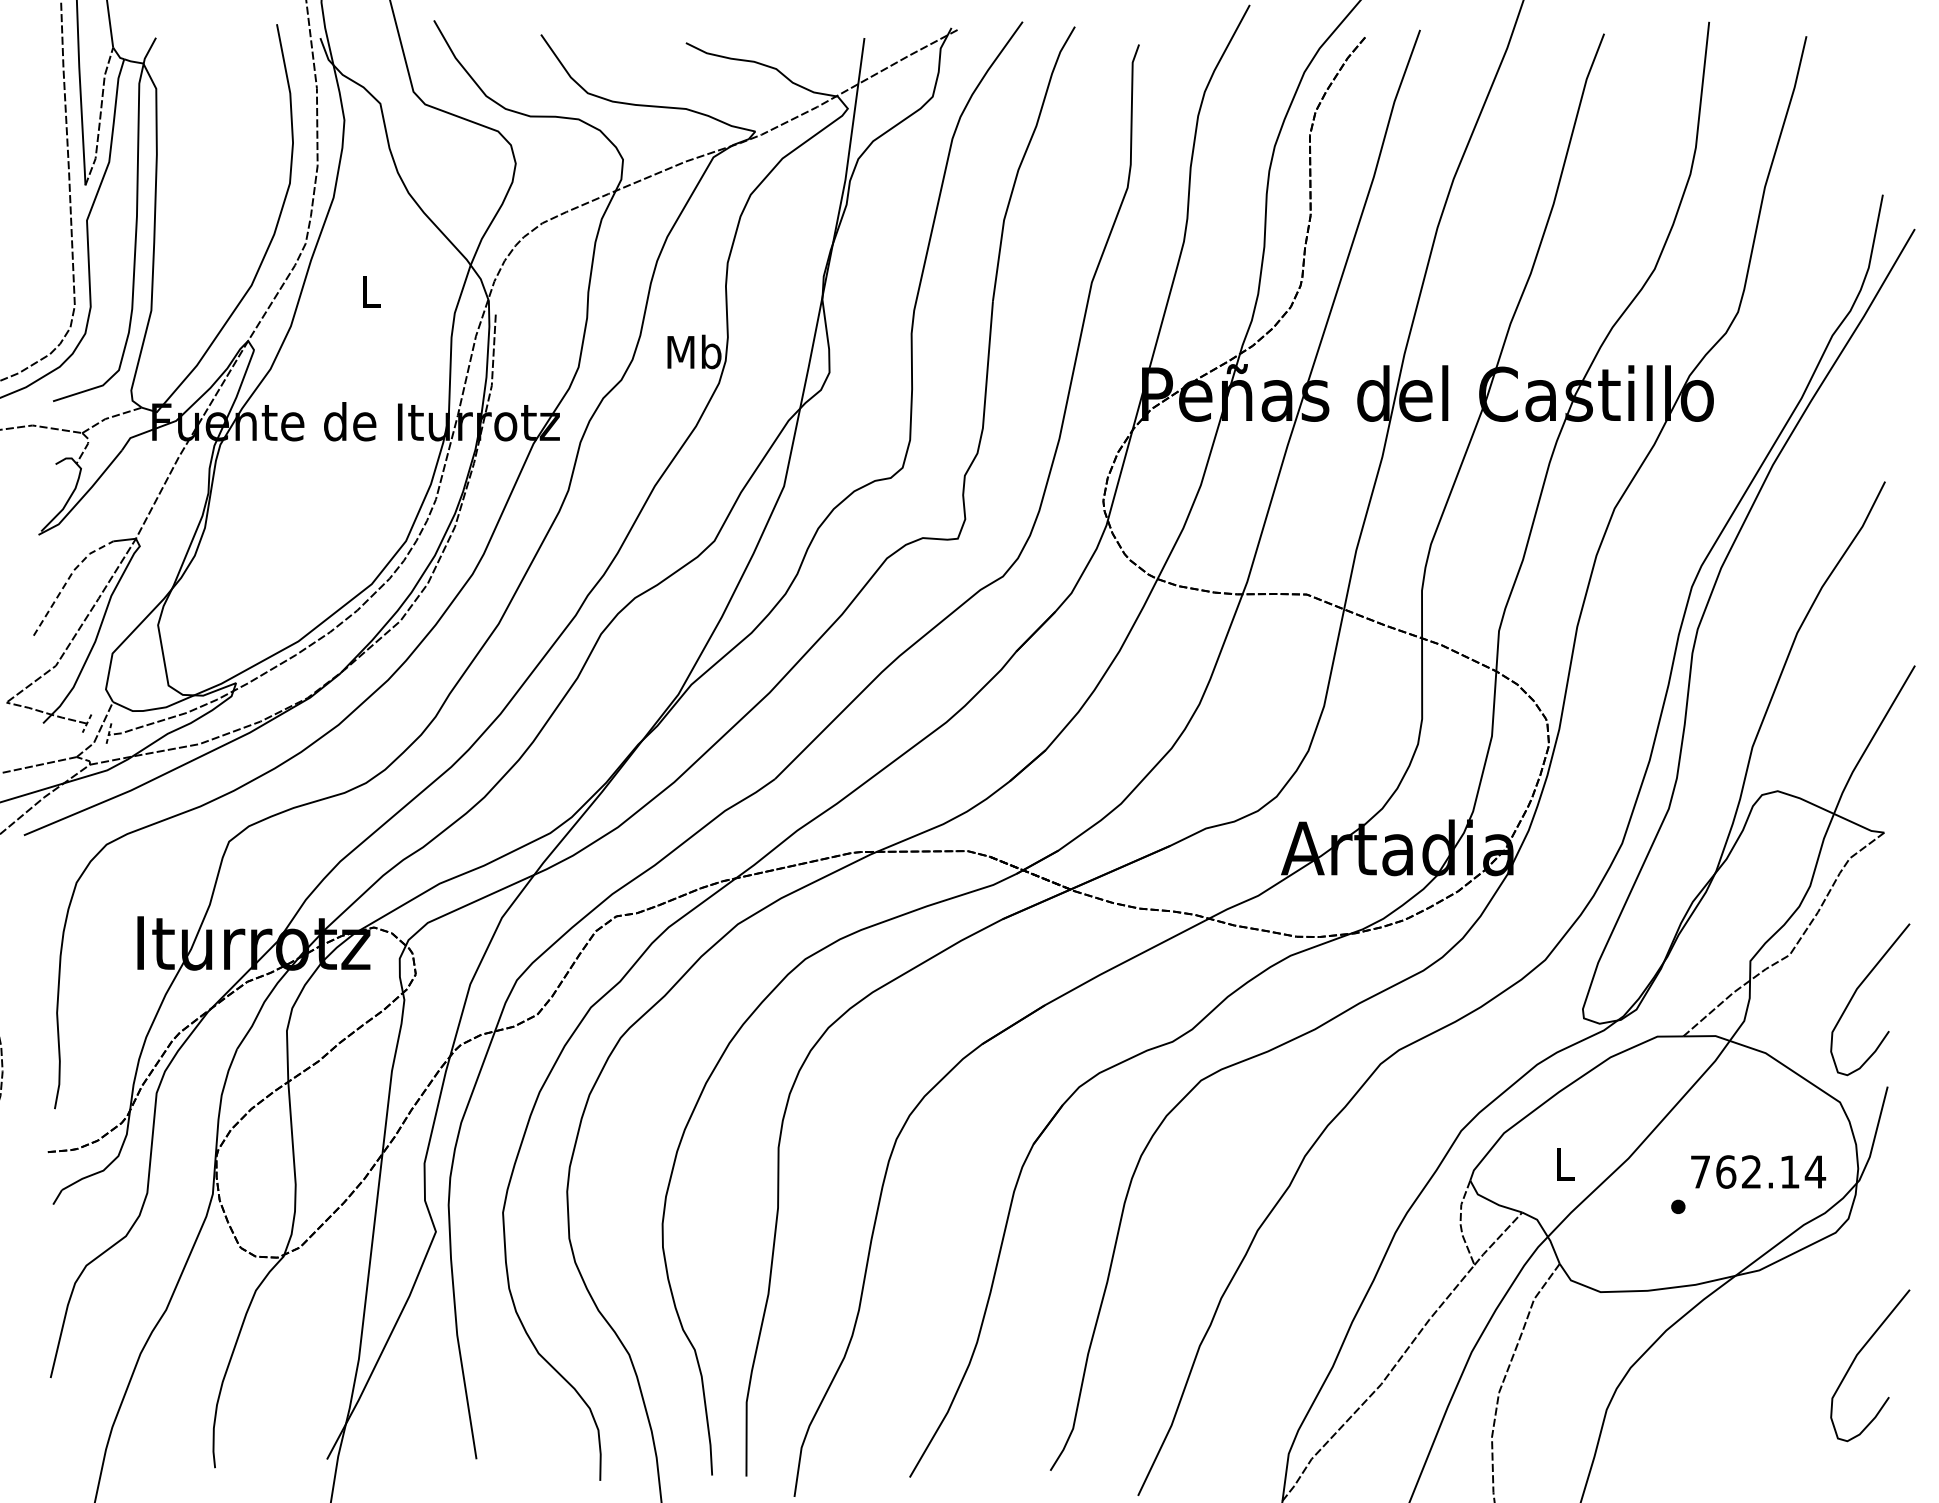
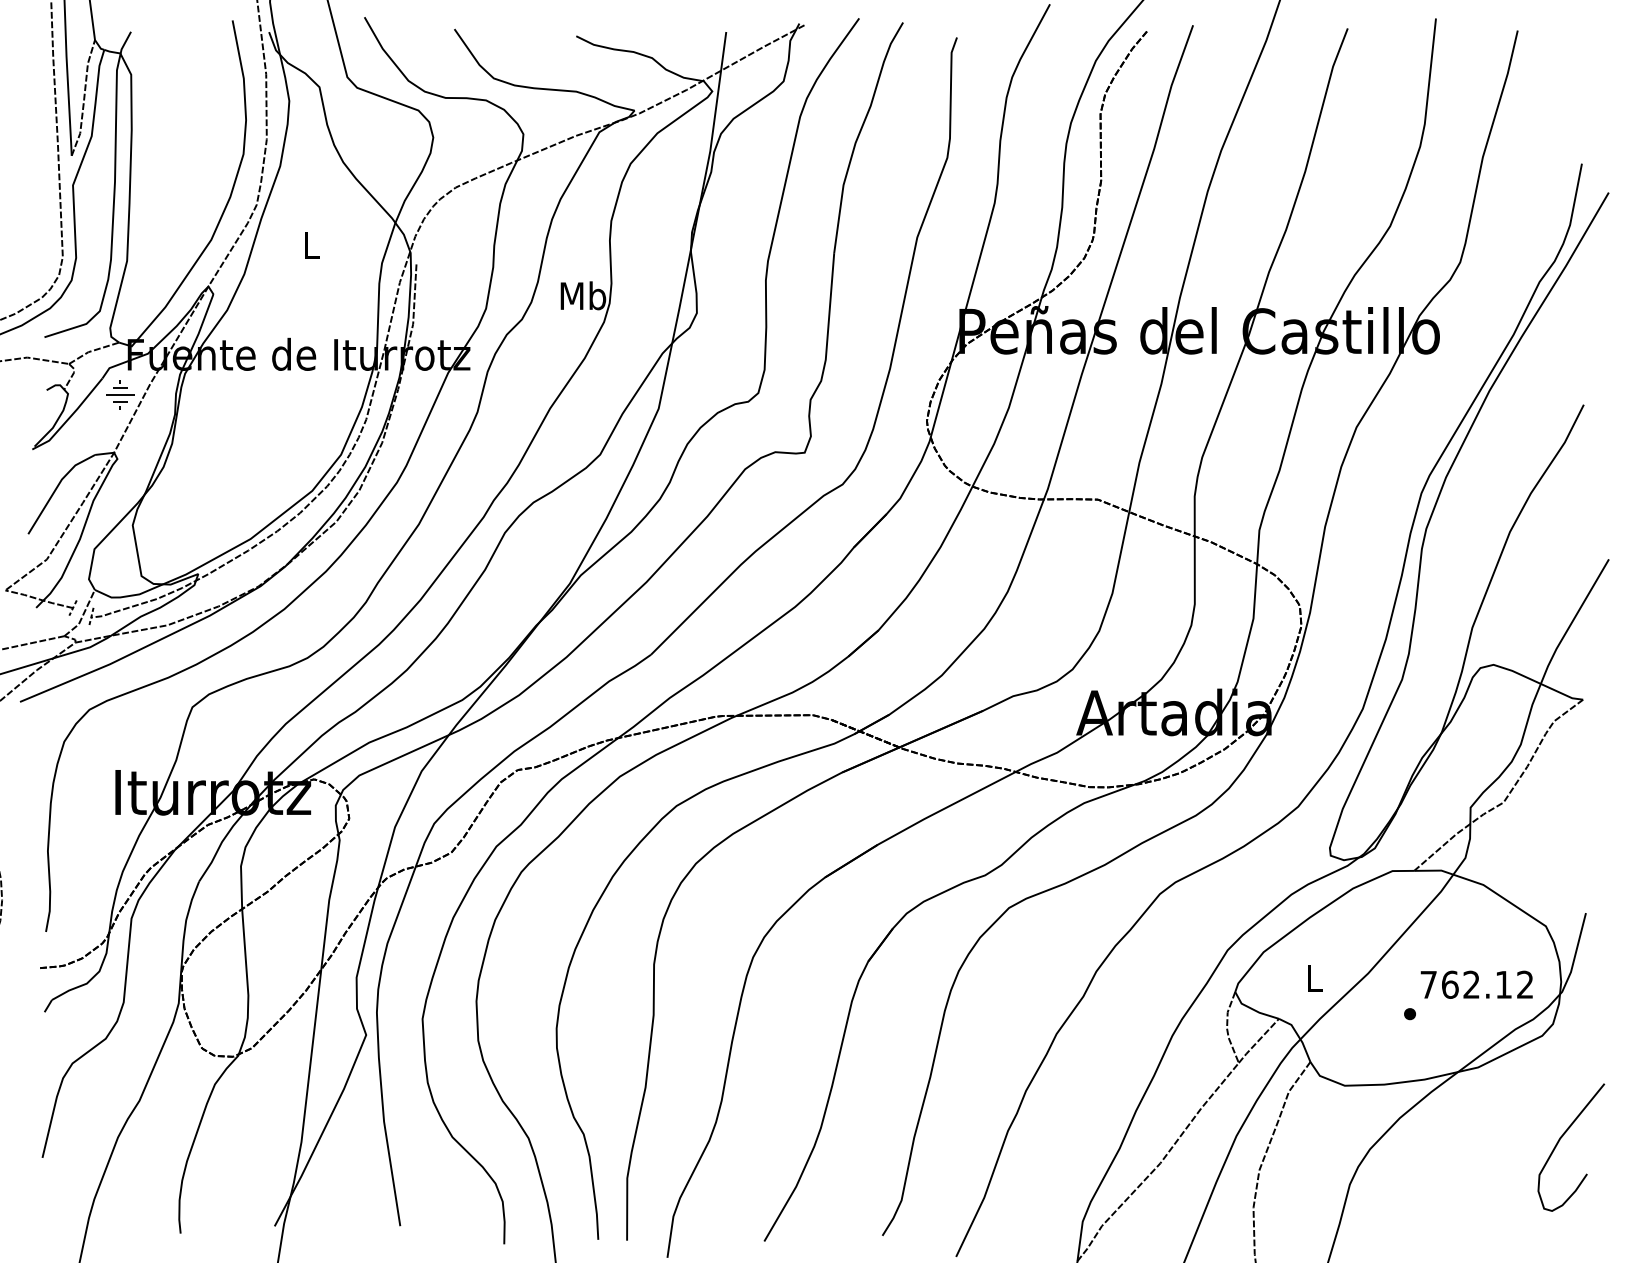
part: (143, 470) -> (120, 395), added
line: (67, 580) -> (56, 487), dashed -> solid
curve: (1856, 992) -> (1559, 833), removed
text: (1815, 1171) -> (1525, 984), 762.14 -> 762.12

